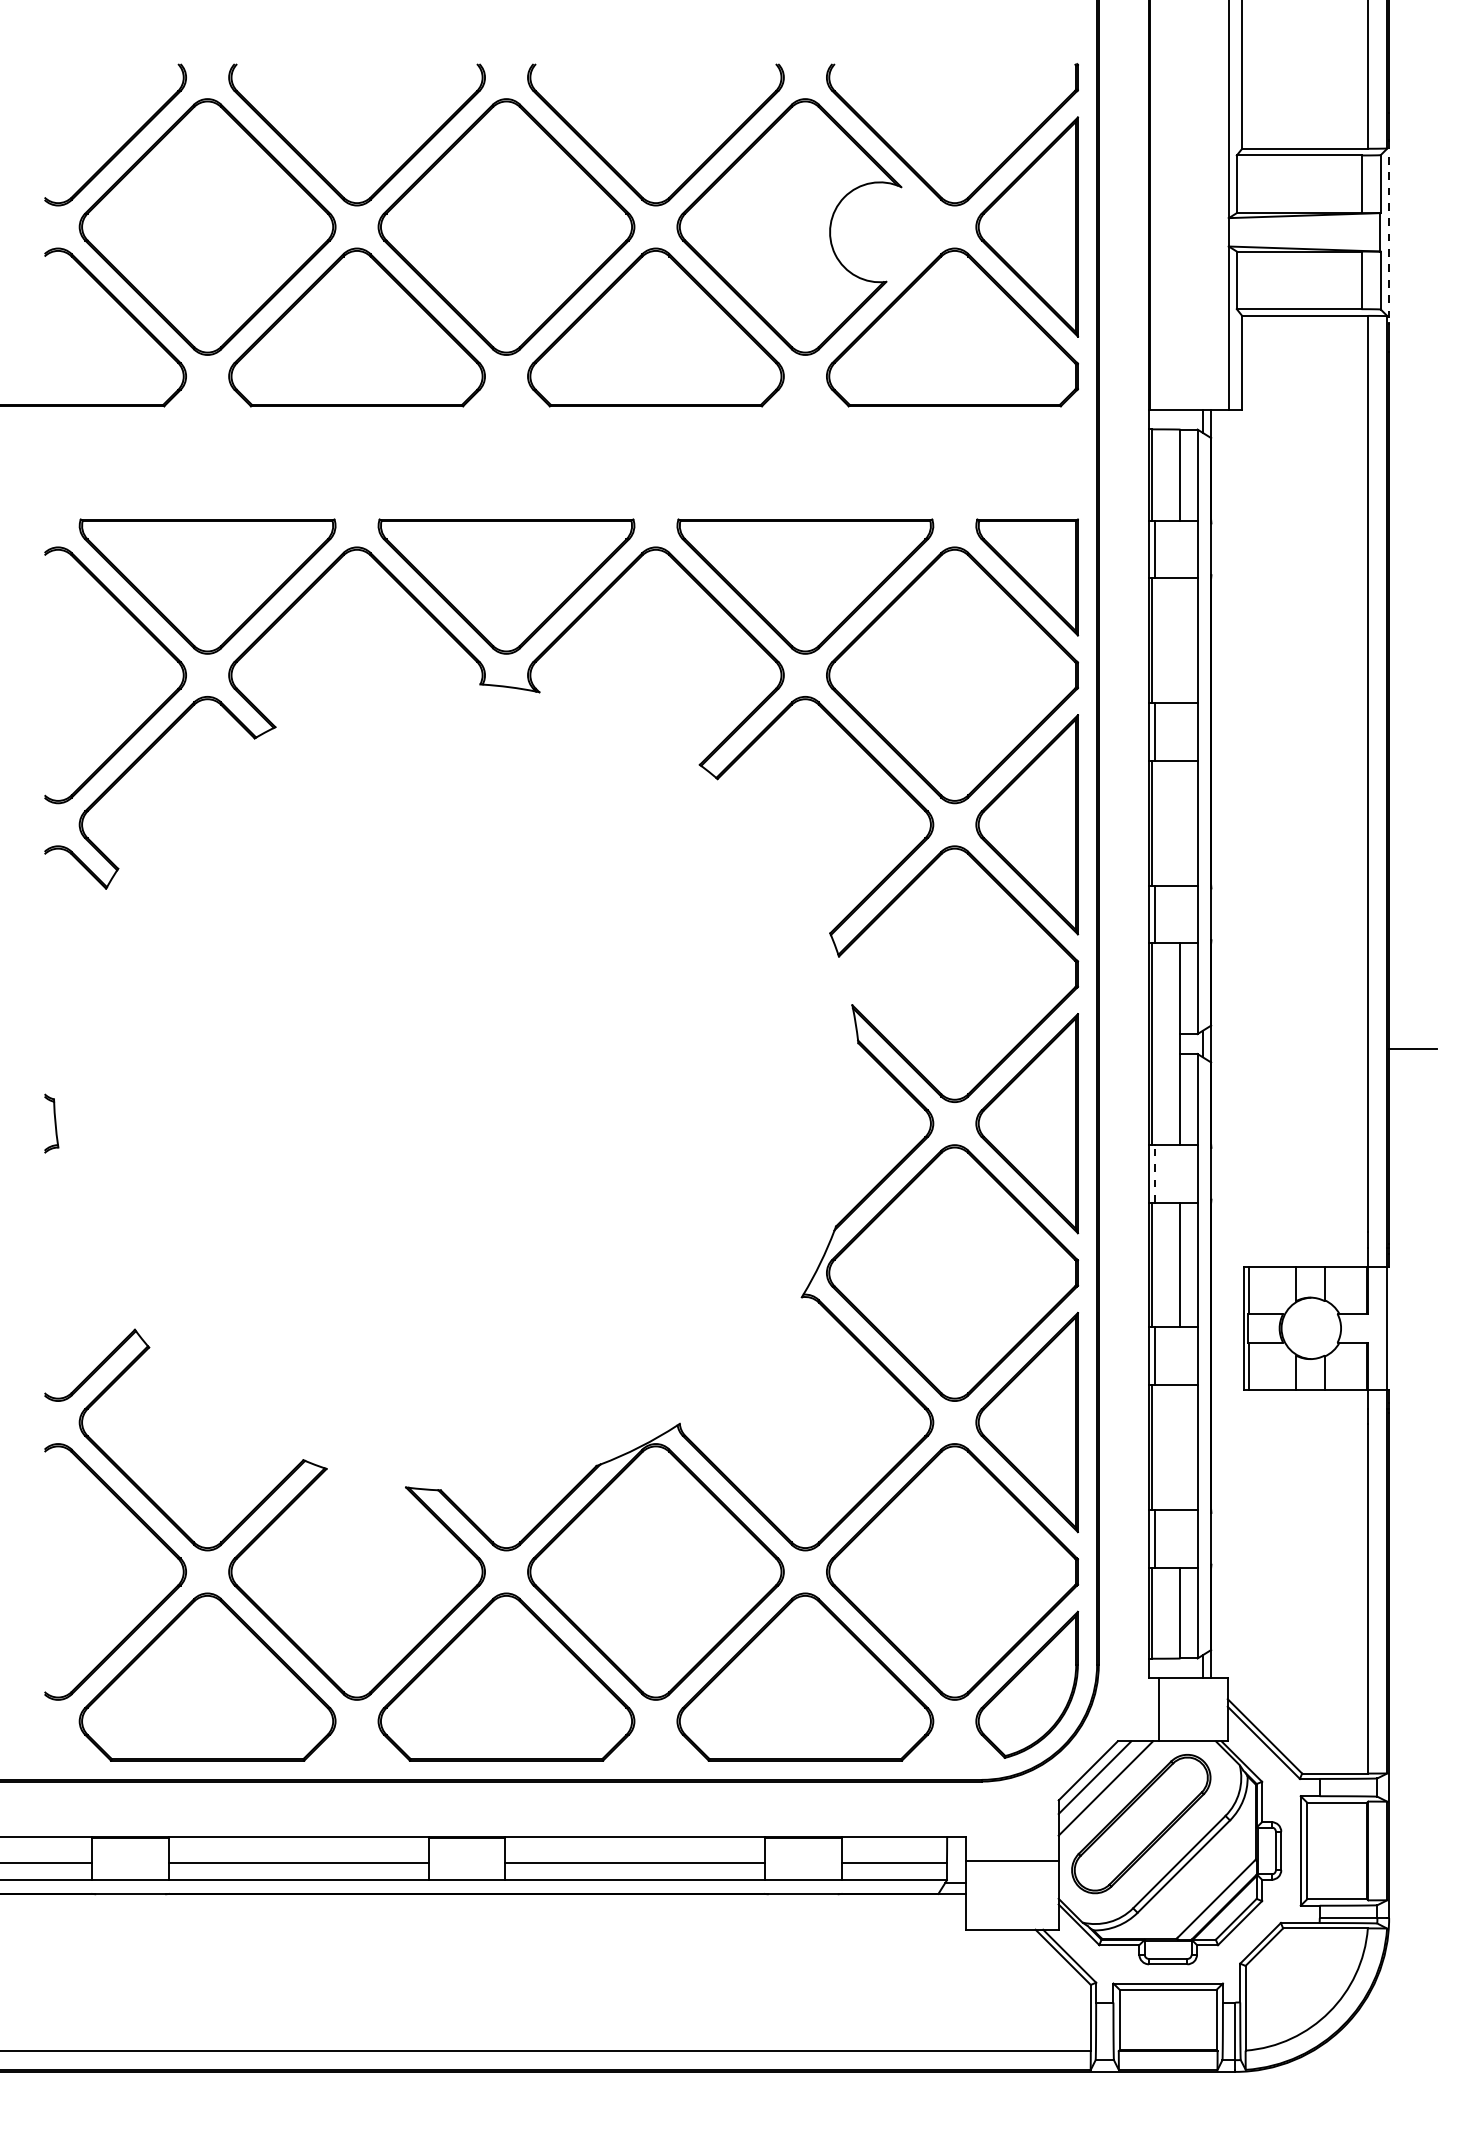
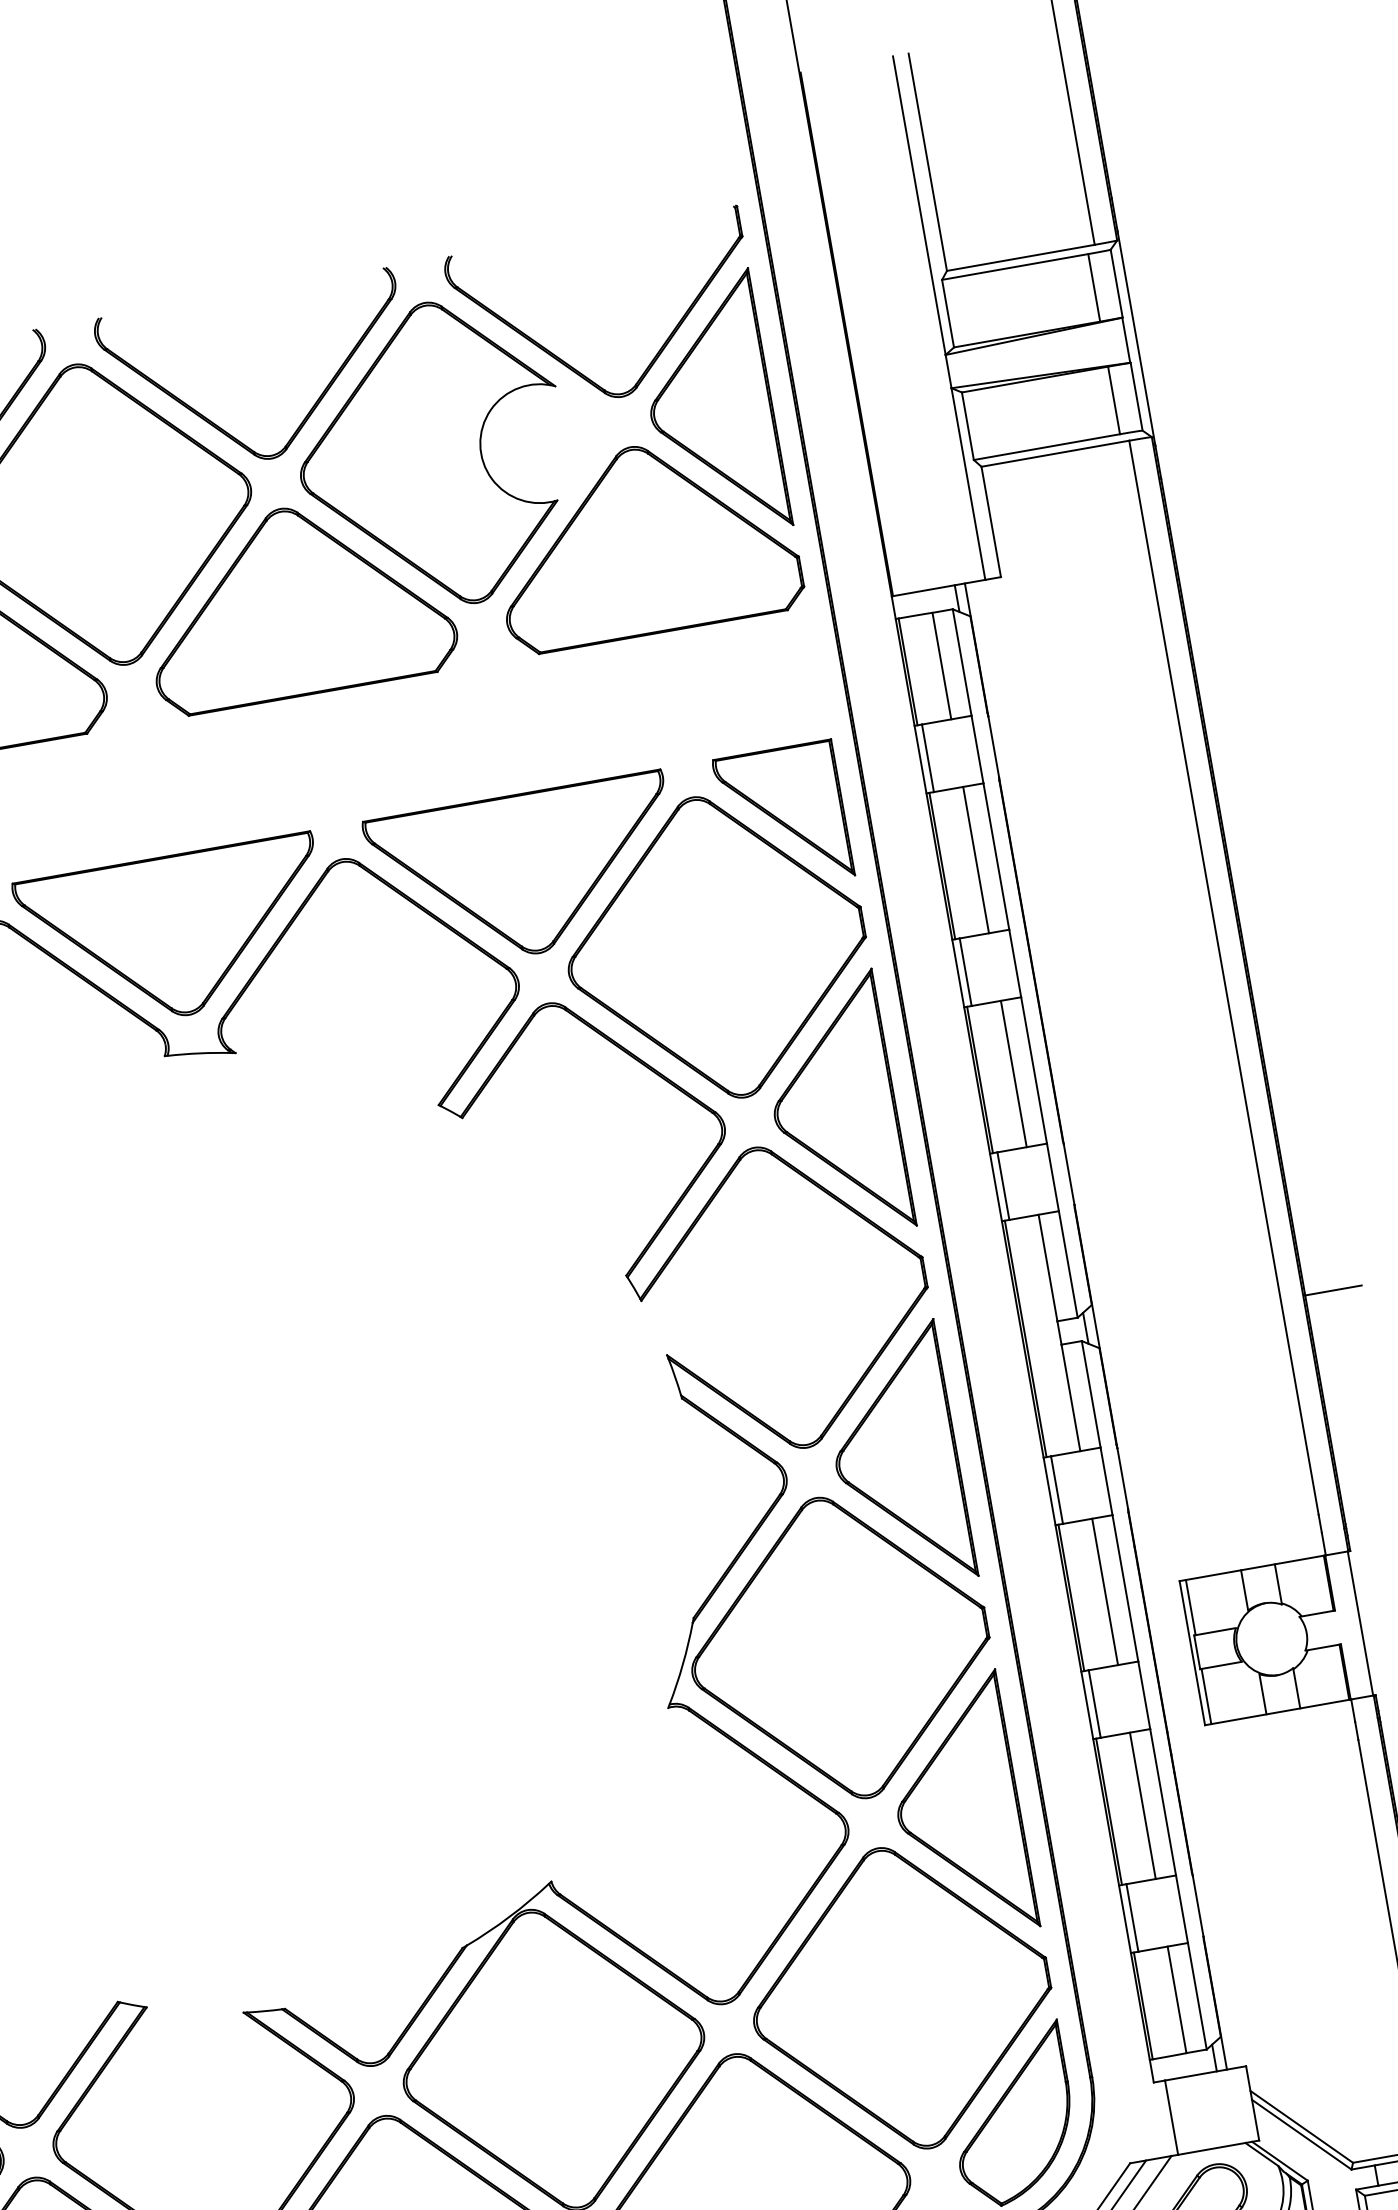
line: (1389, 232) -> (1136, 338), dashed -> solid
line: (1180, 640) -> (976, 859), added
line: (1180, 822) -> (1013, 1073), added
line: (1155, 1173) -> (1057, 1489), dashed -> solid
line: (1180, 1447) -> (1143, 1805), added

